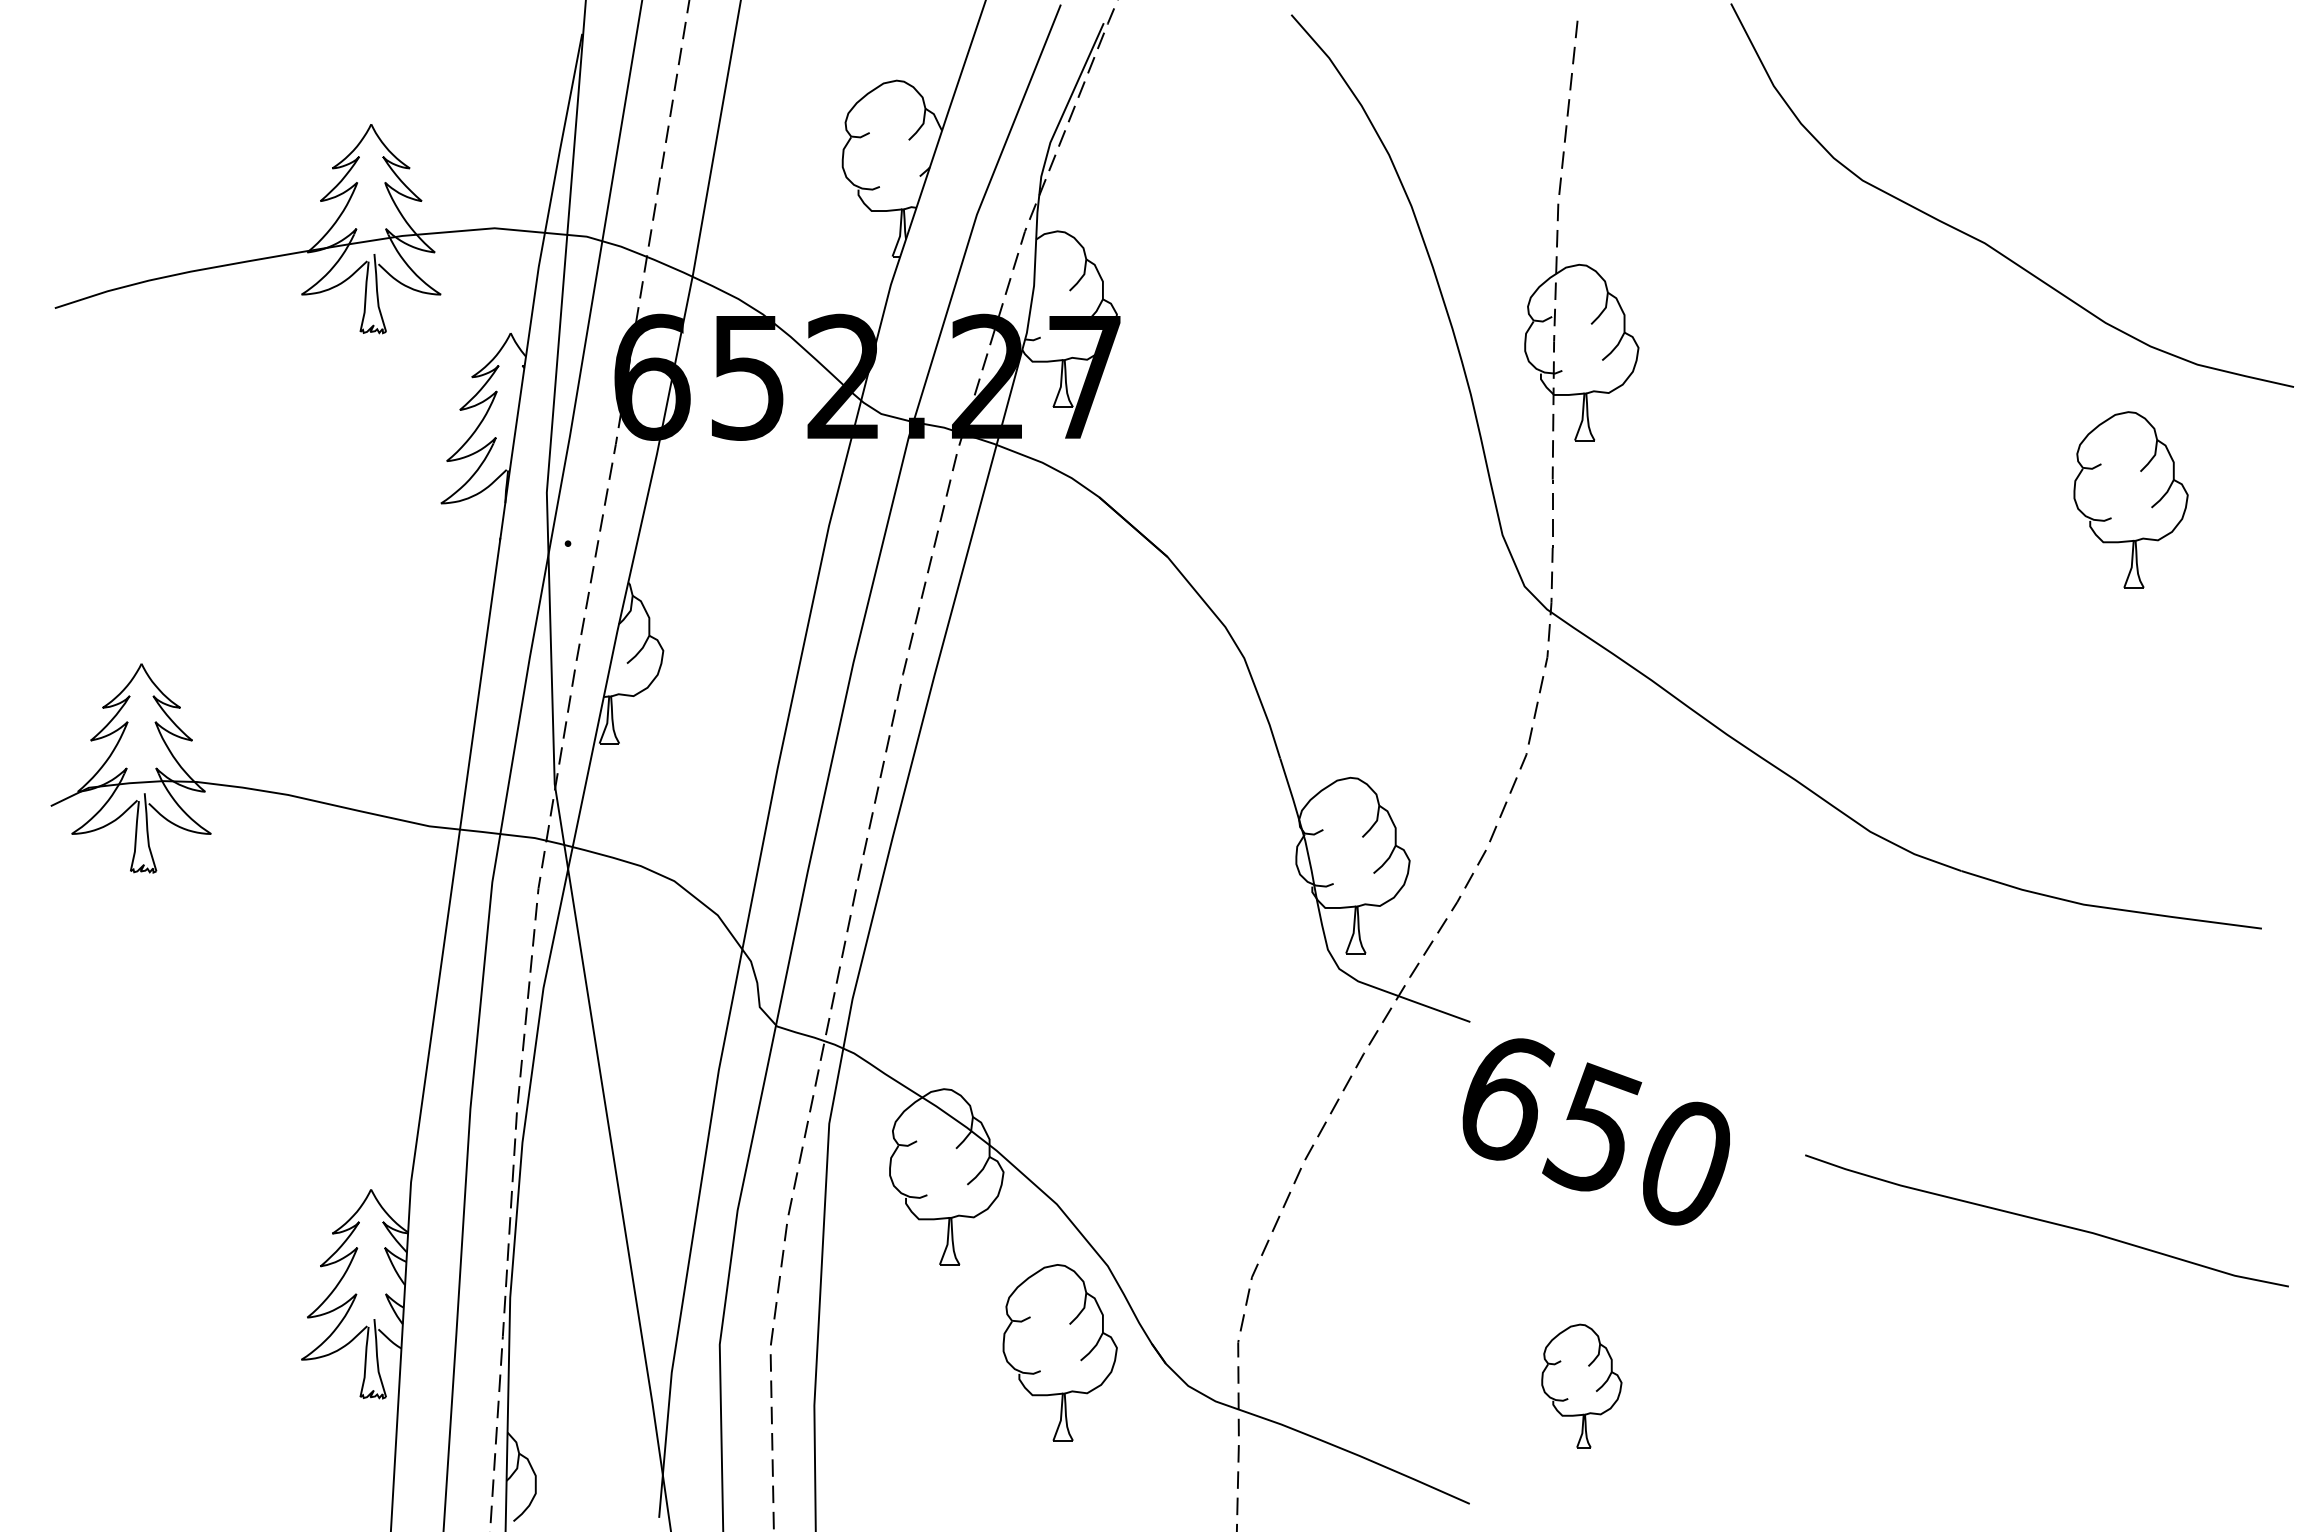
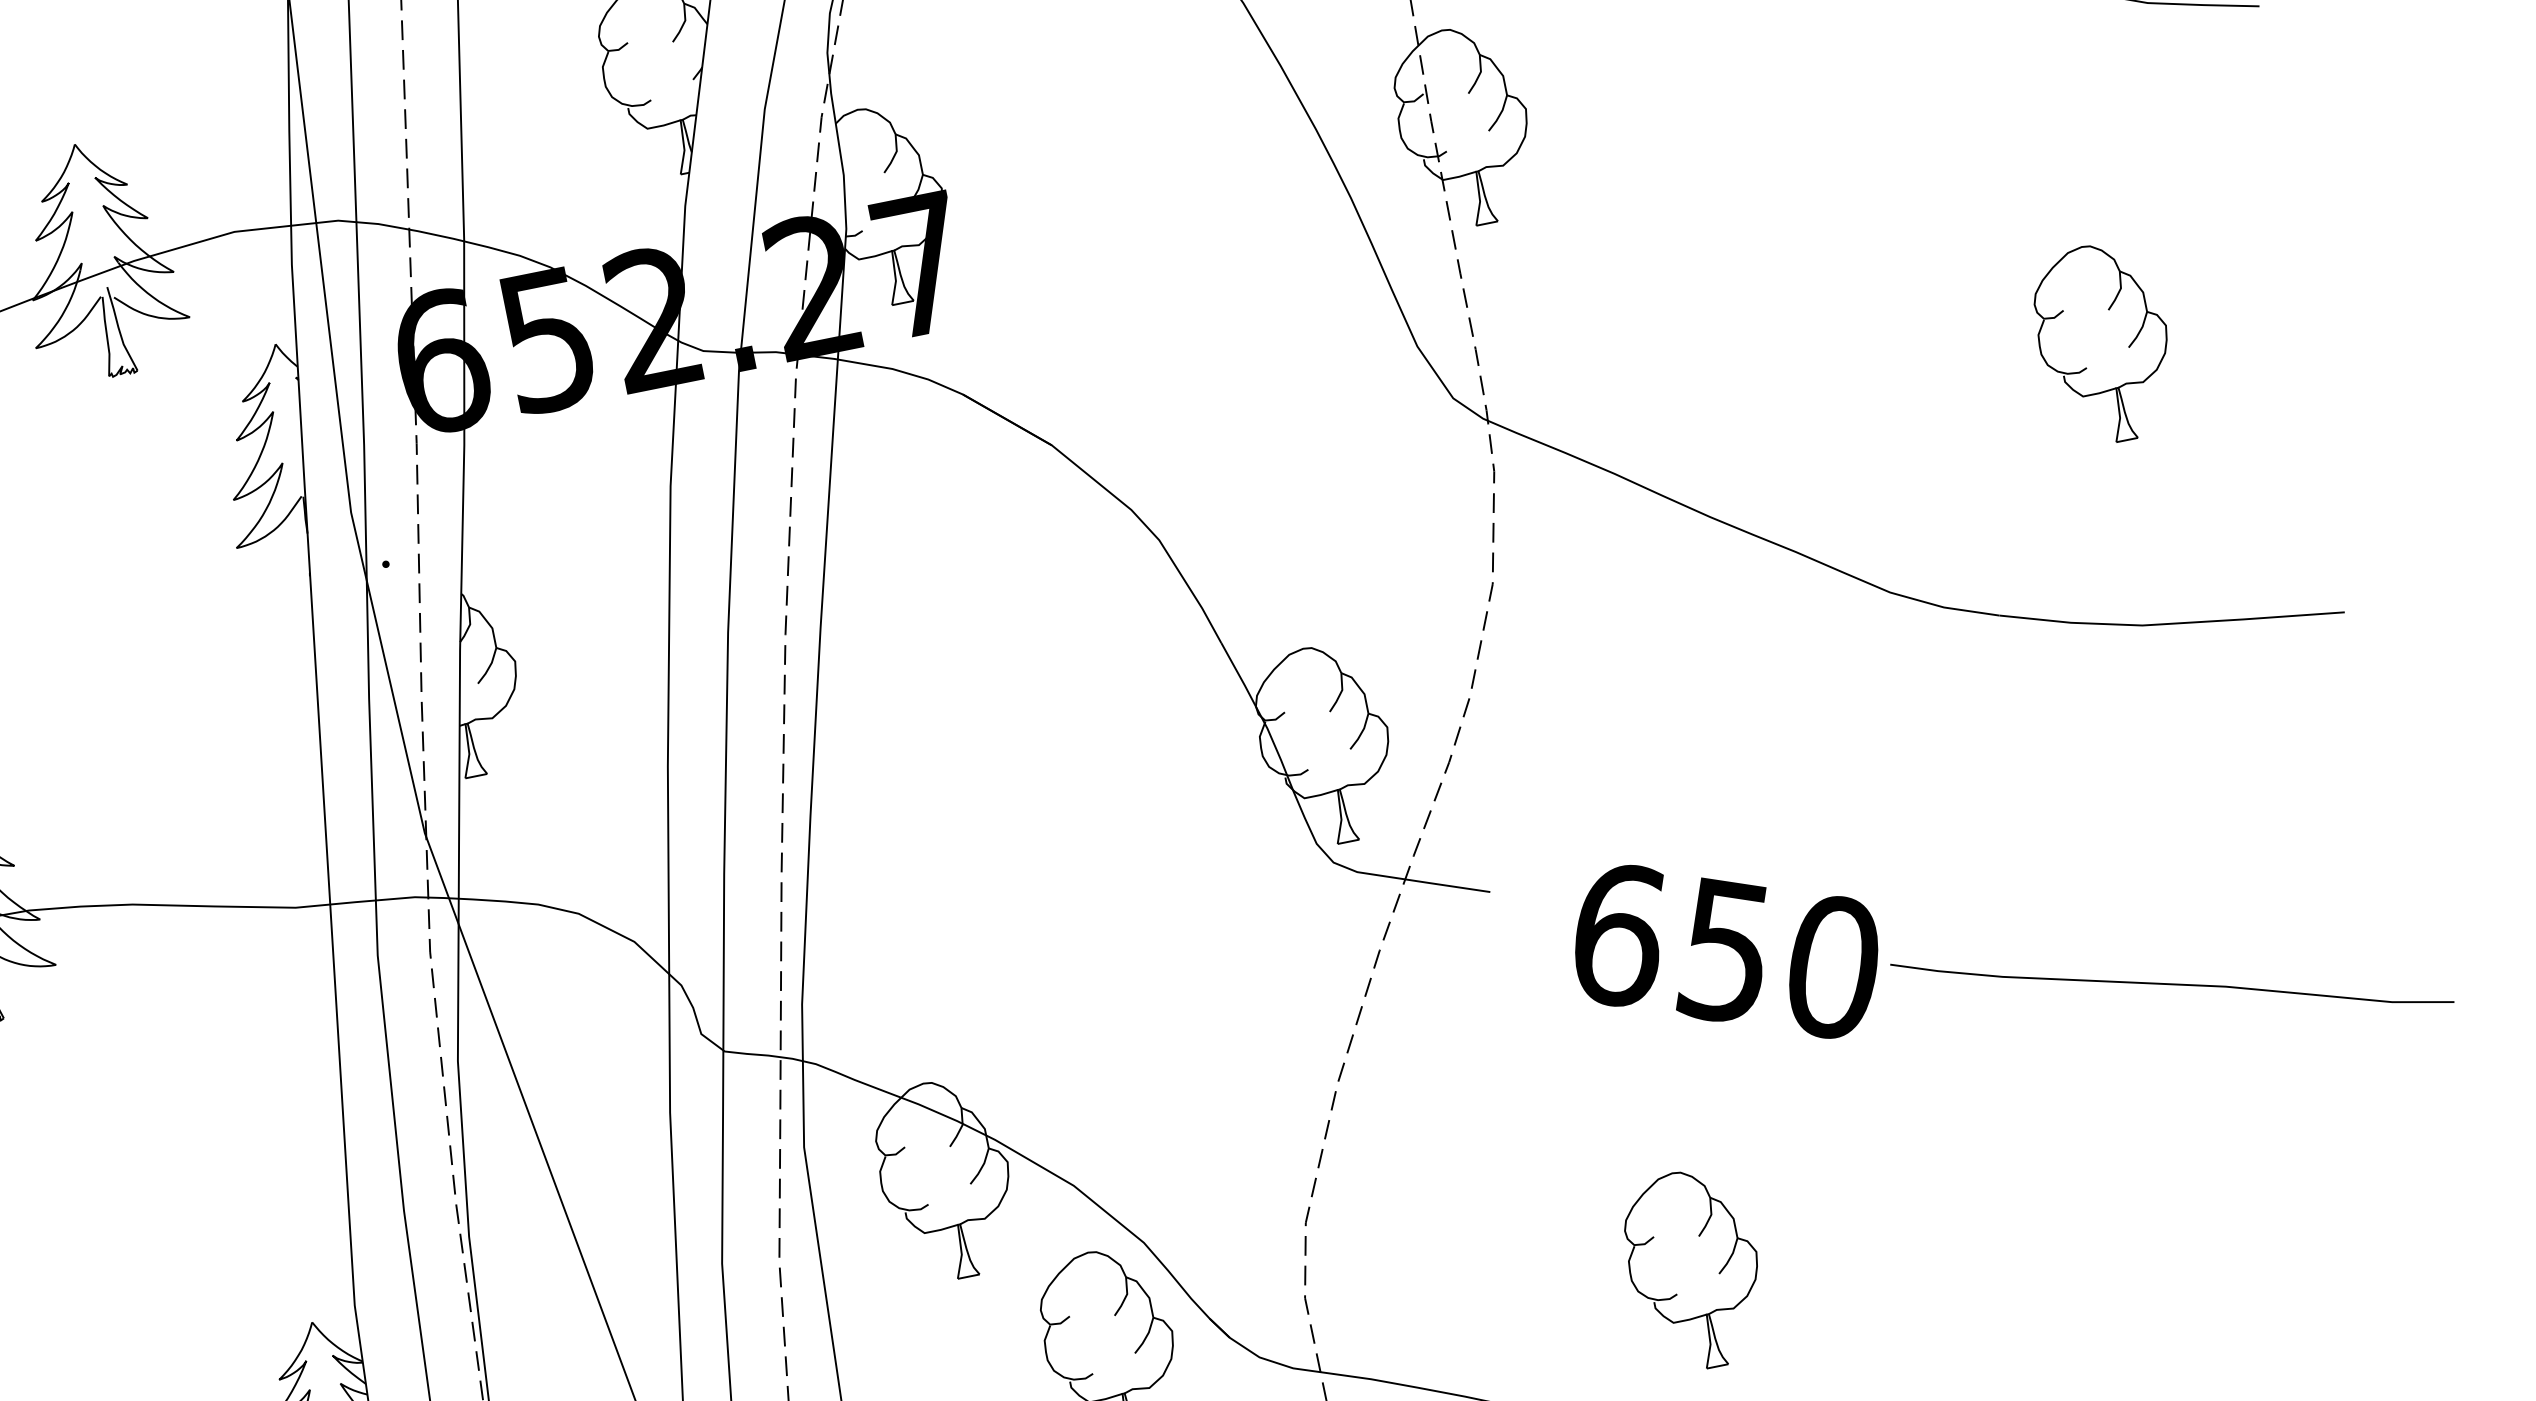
part: (2130, 499) -> (2103, 343), moved
text: (1595, 1131) -> (1725, 952), moved
part: (1581, 1385) -> (1694, 1269), size x1.43

